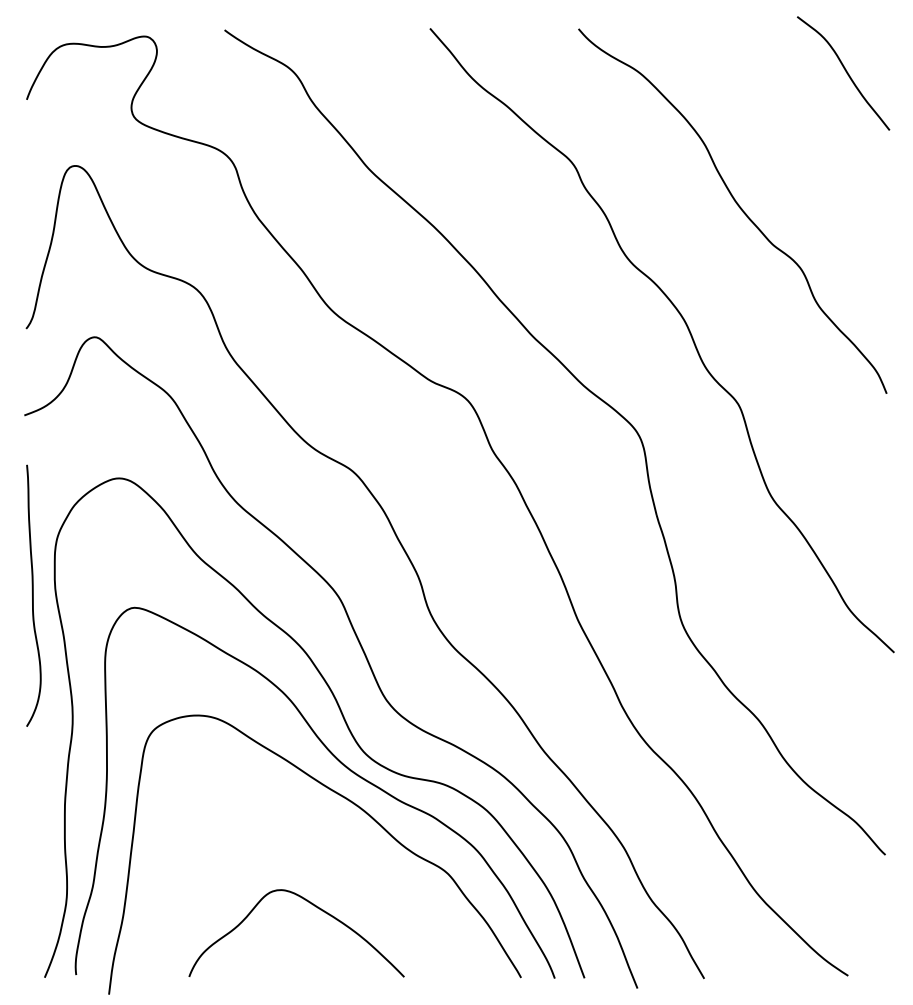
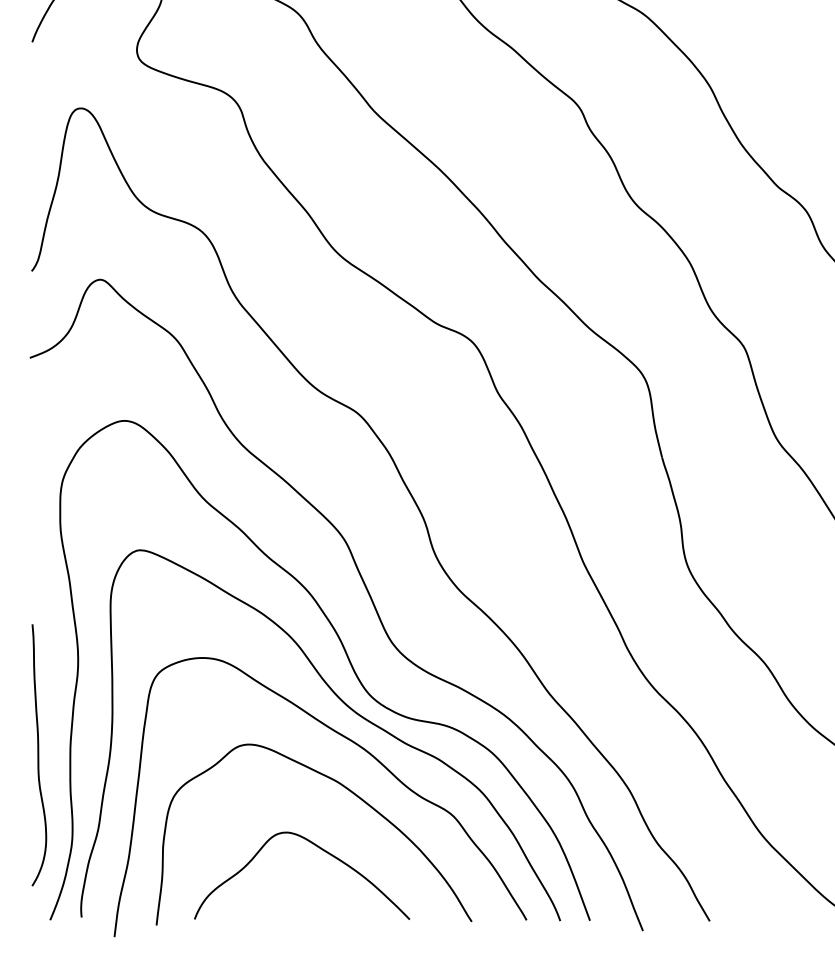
curve: (33, 595) -> (38, 754), moved
curve: (340, 846) -> (345, 788), added

